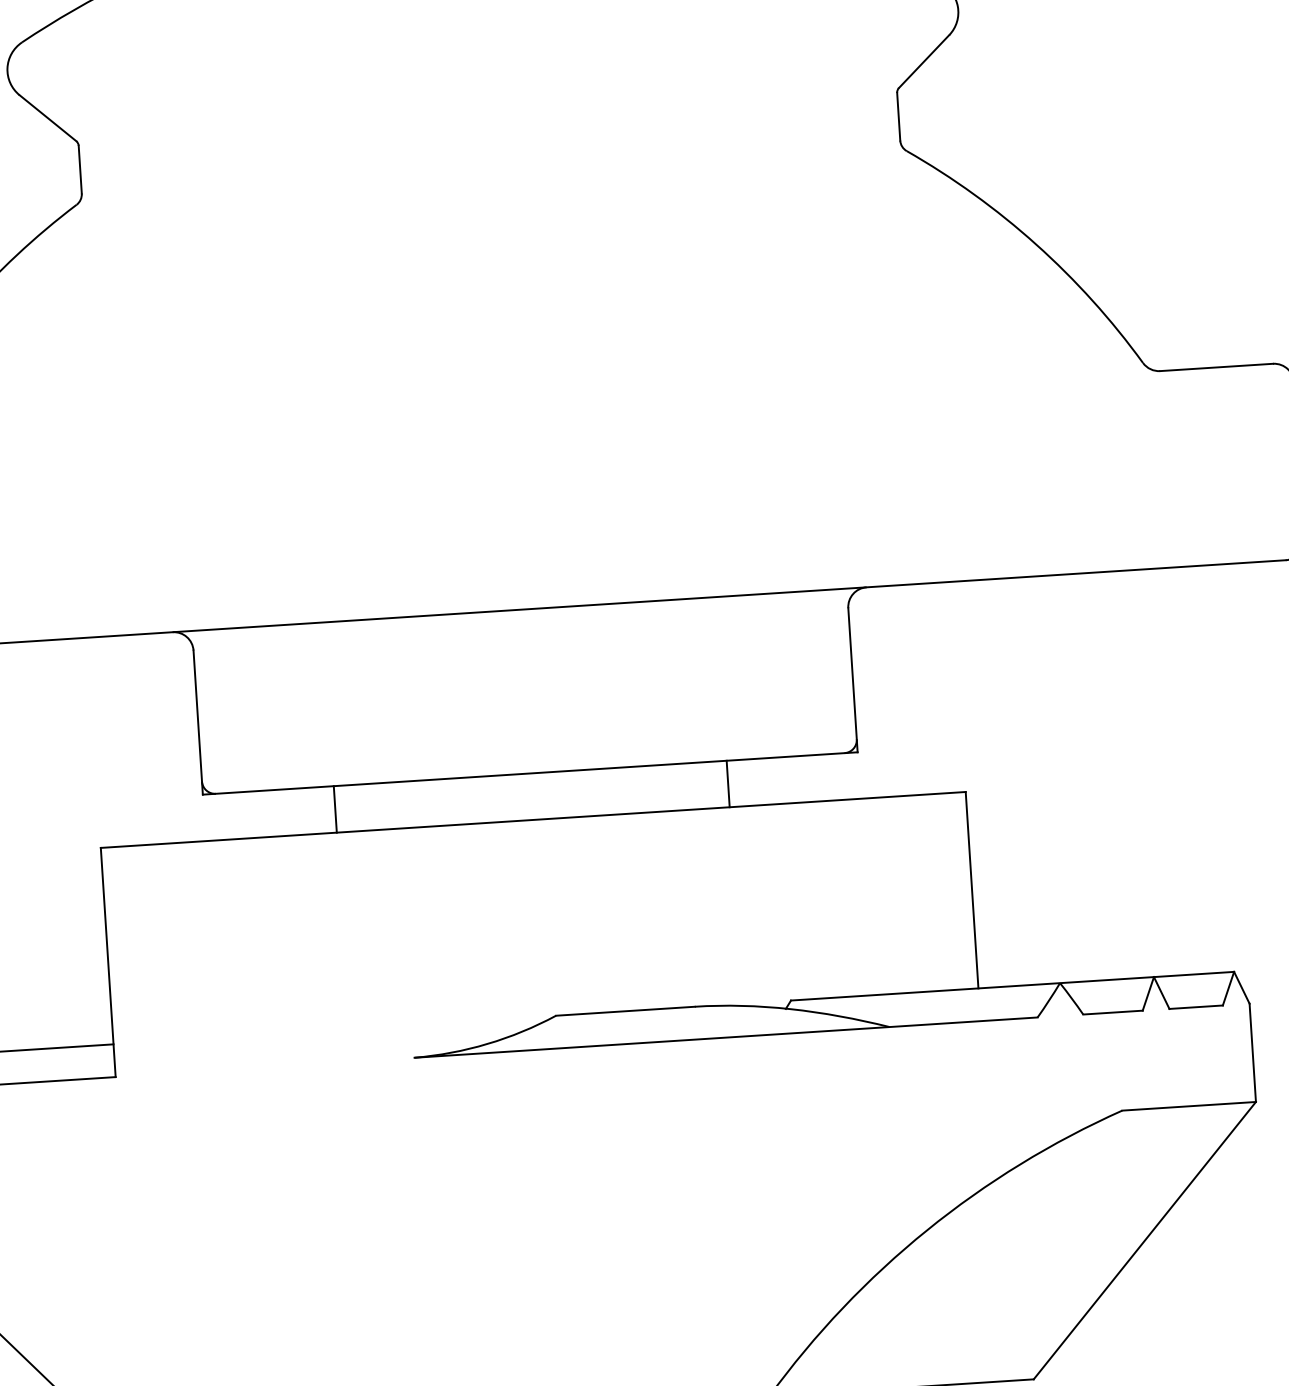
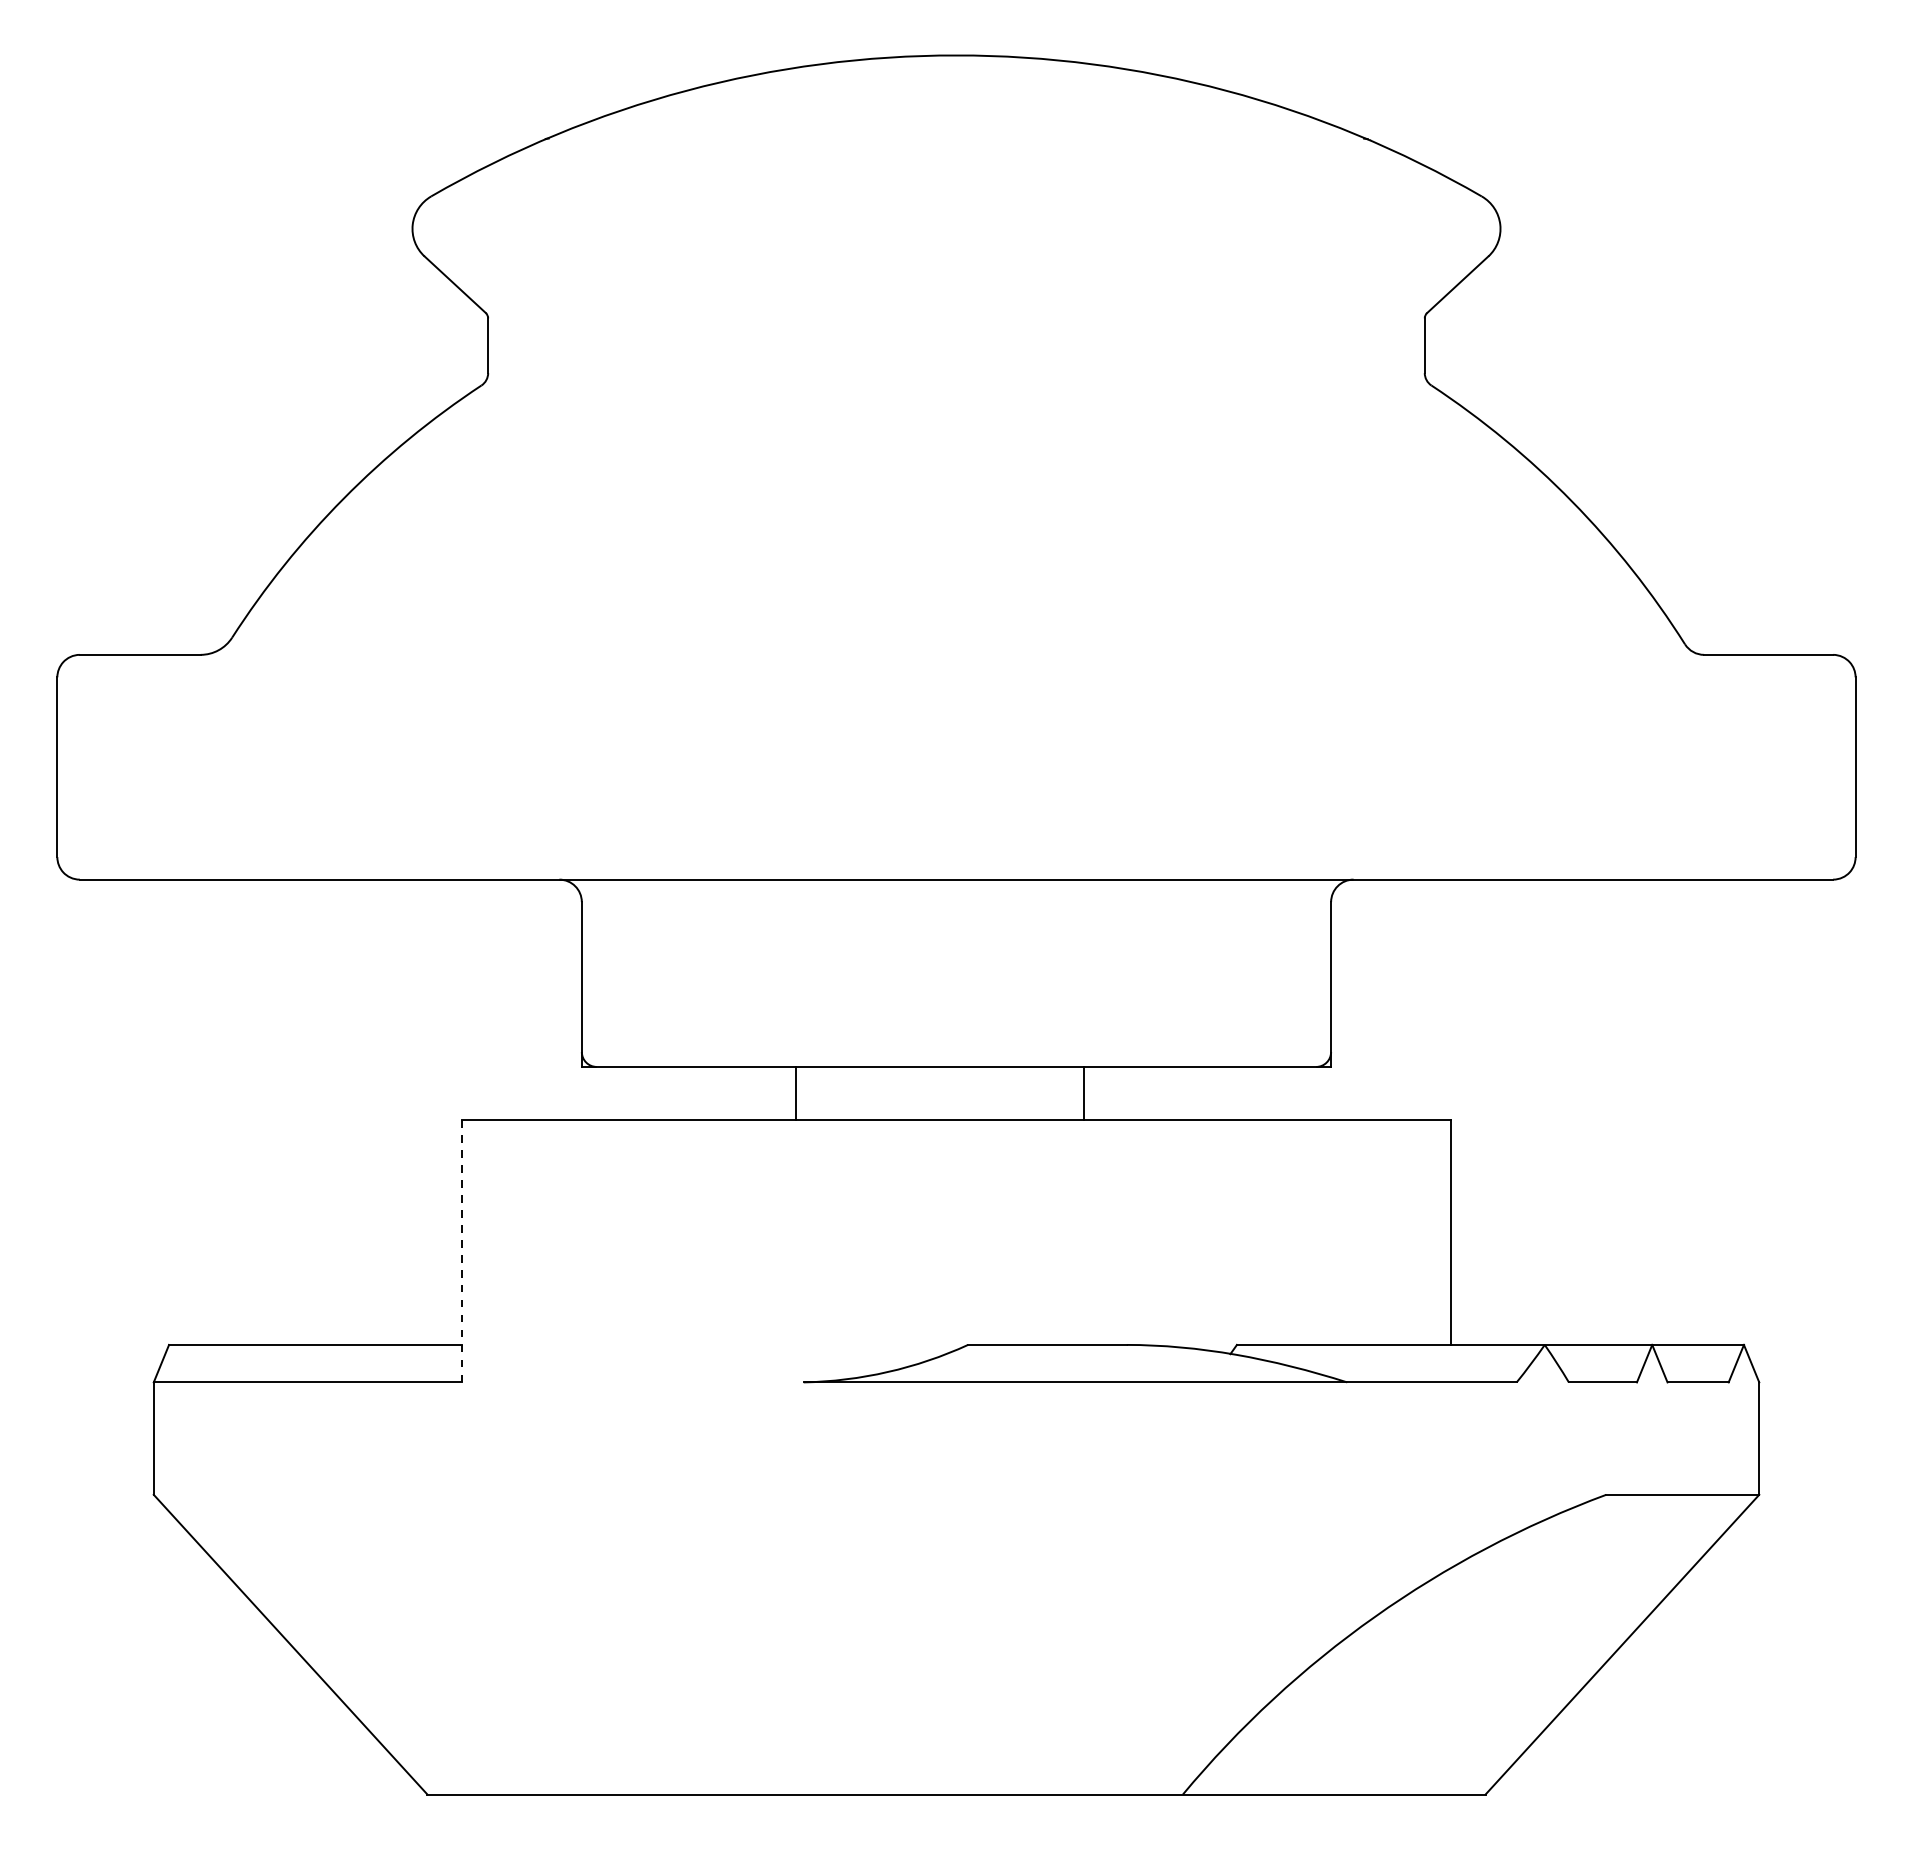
line: (728, 783) -> (1084, 1093), moved
line: (335, 809) -> (795, 1093), moved
line: (108, 962) -> (461, 1251), solid -> dashed

